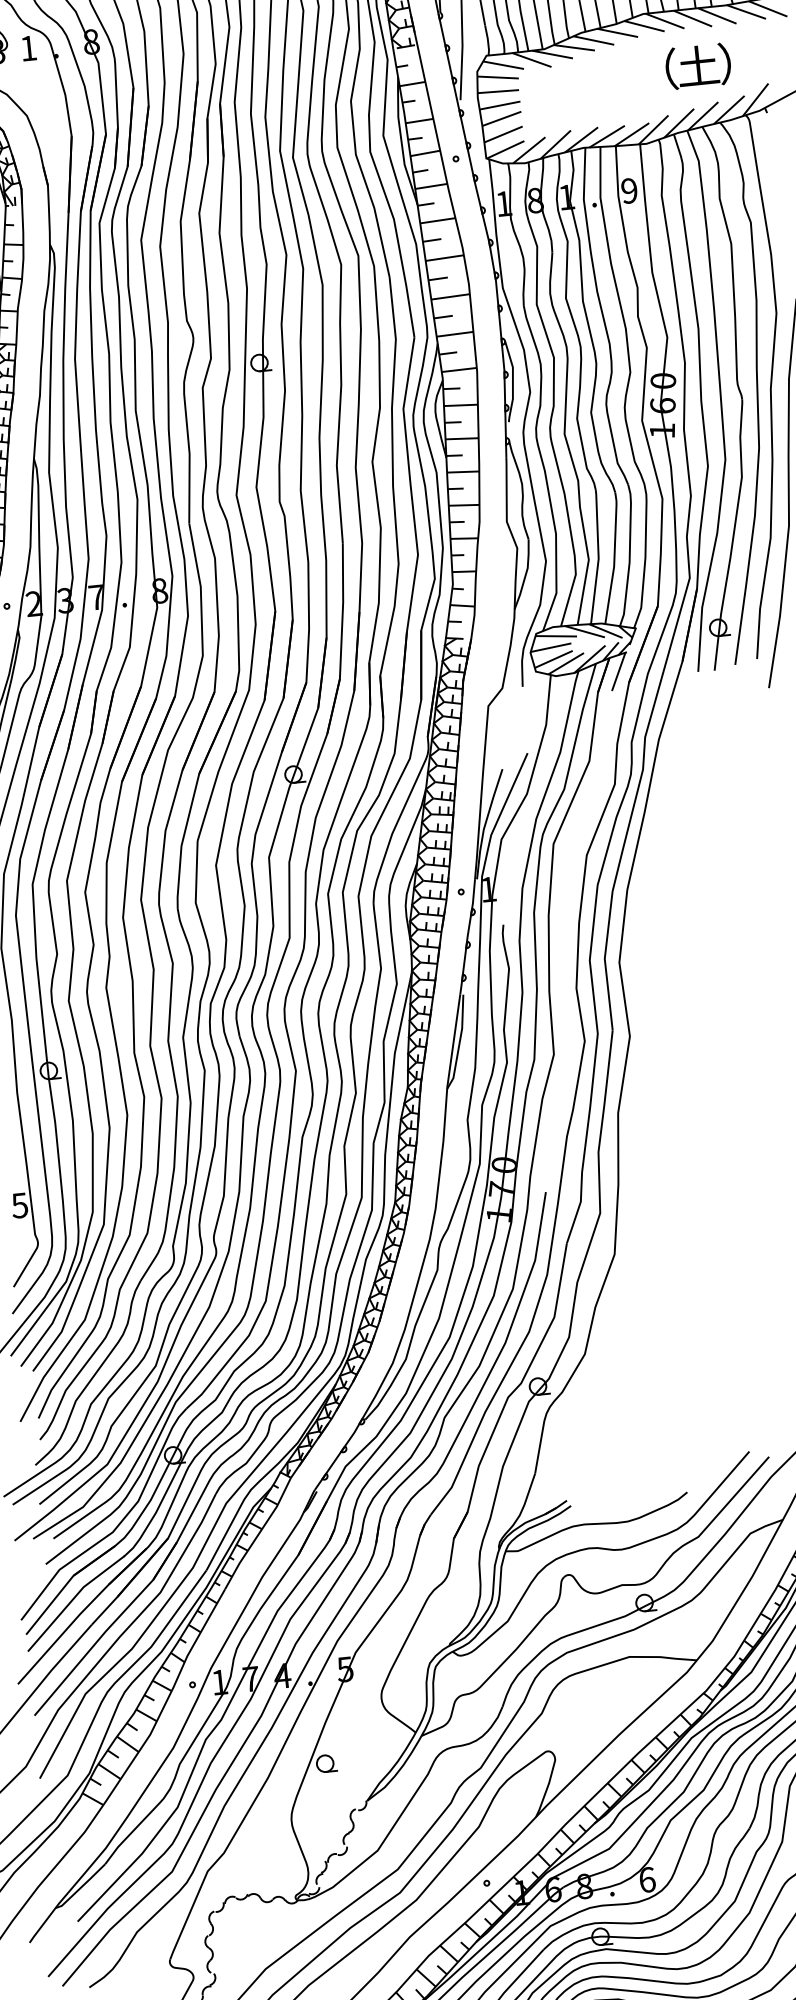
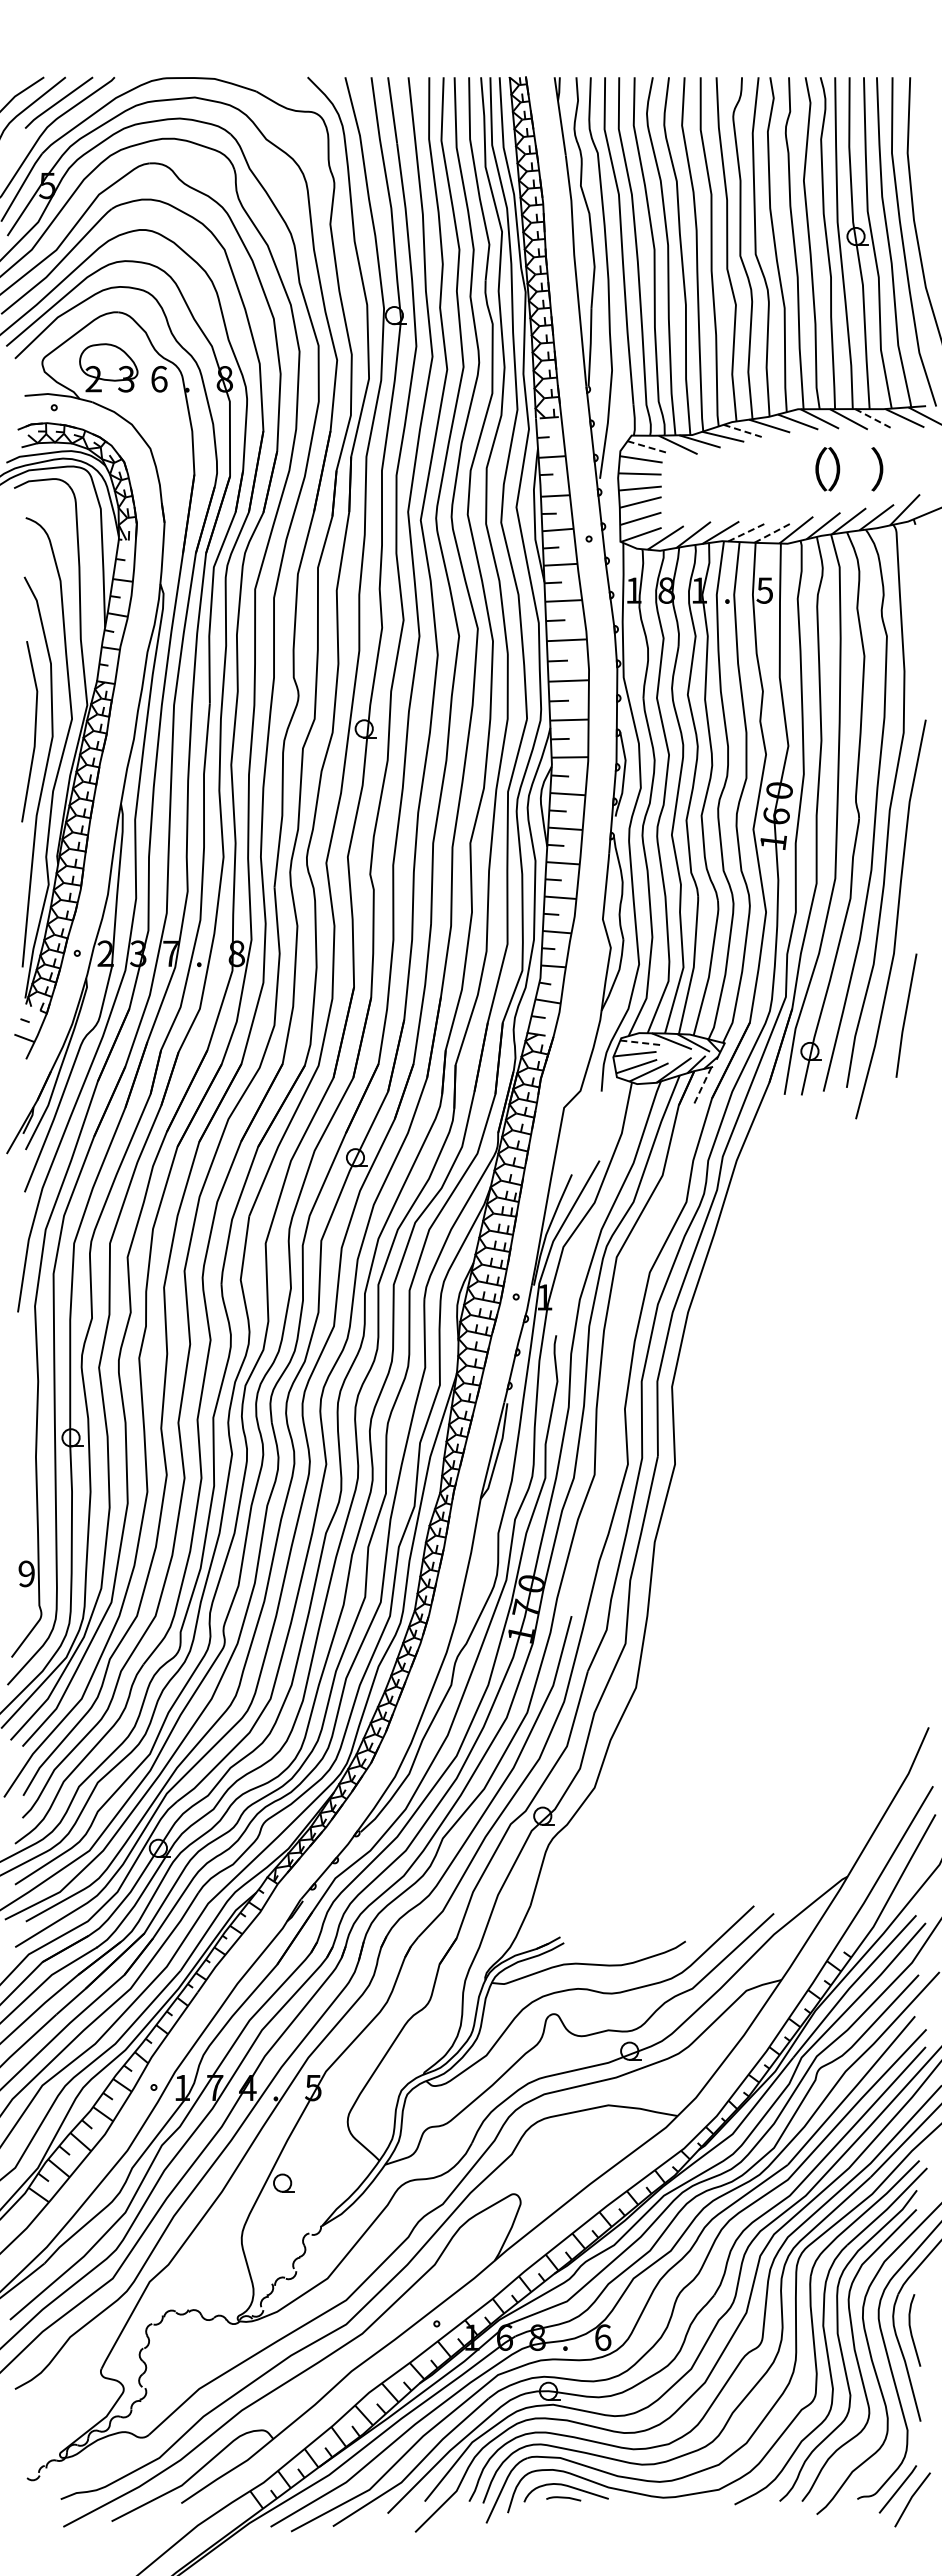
line: (717, 16) -> (874, 419), solid -> dashed
line: (594, 40) -> (744, 431), solid -> dashed
text: (28, 47) -> (159, 378), 1 -> 6
line: (503, 65) -> (648, 447), solid -> dashed
text: (698, 66) -> (849, 469), 土 -> ）
line: (631, 134) -> (773, 532), solid -> dashed
line: (607, 137) -> (747, 532), solid -> dashed
text: (629, 190) -> (764, 590), 9 -> 5
line: (556, 635) -> (641, 1042), solid -> dashed
line: (618, 671) -> (702, 1086), solid -> dashed
text: (19, 1205) -> (26, 1573), 5 -> 9

